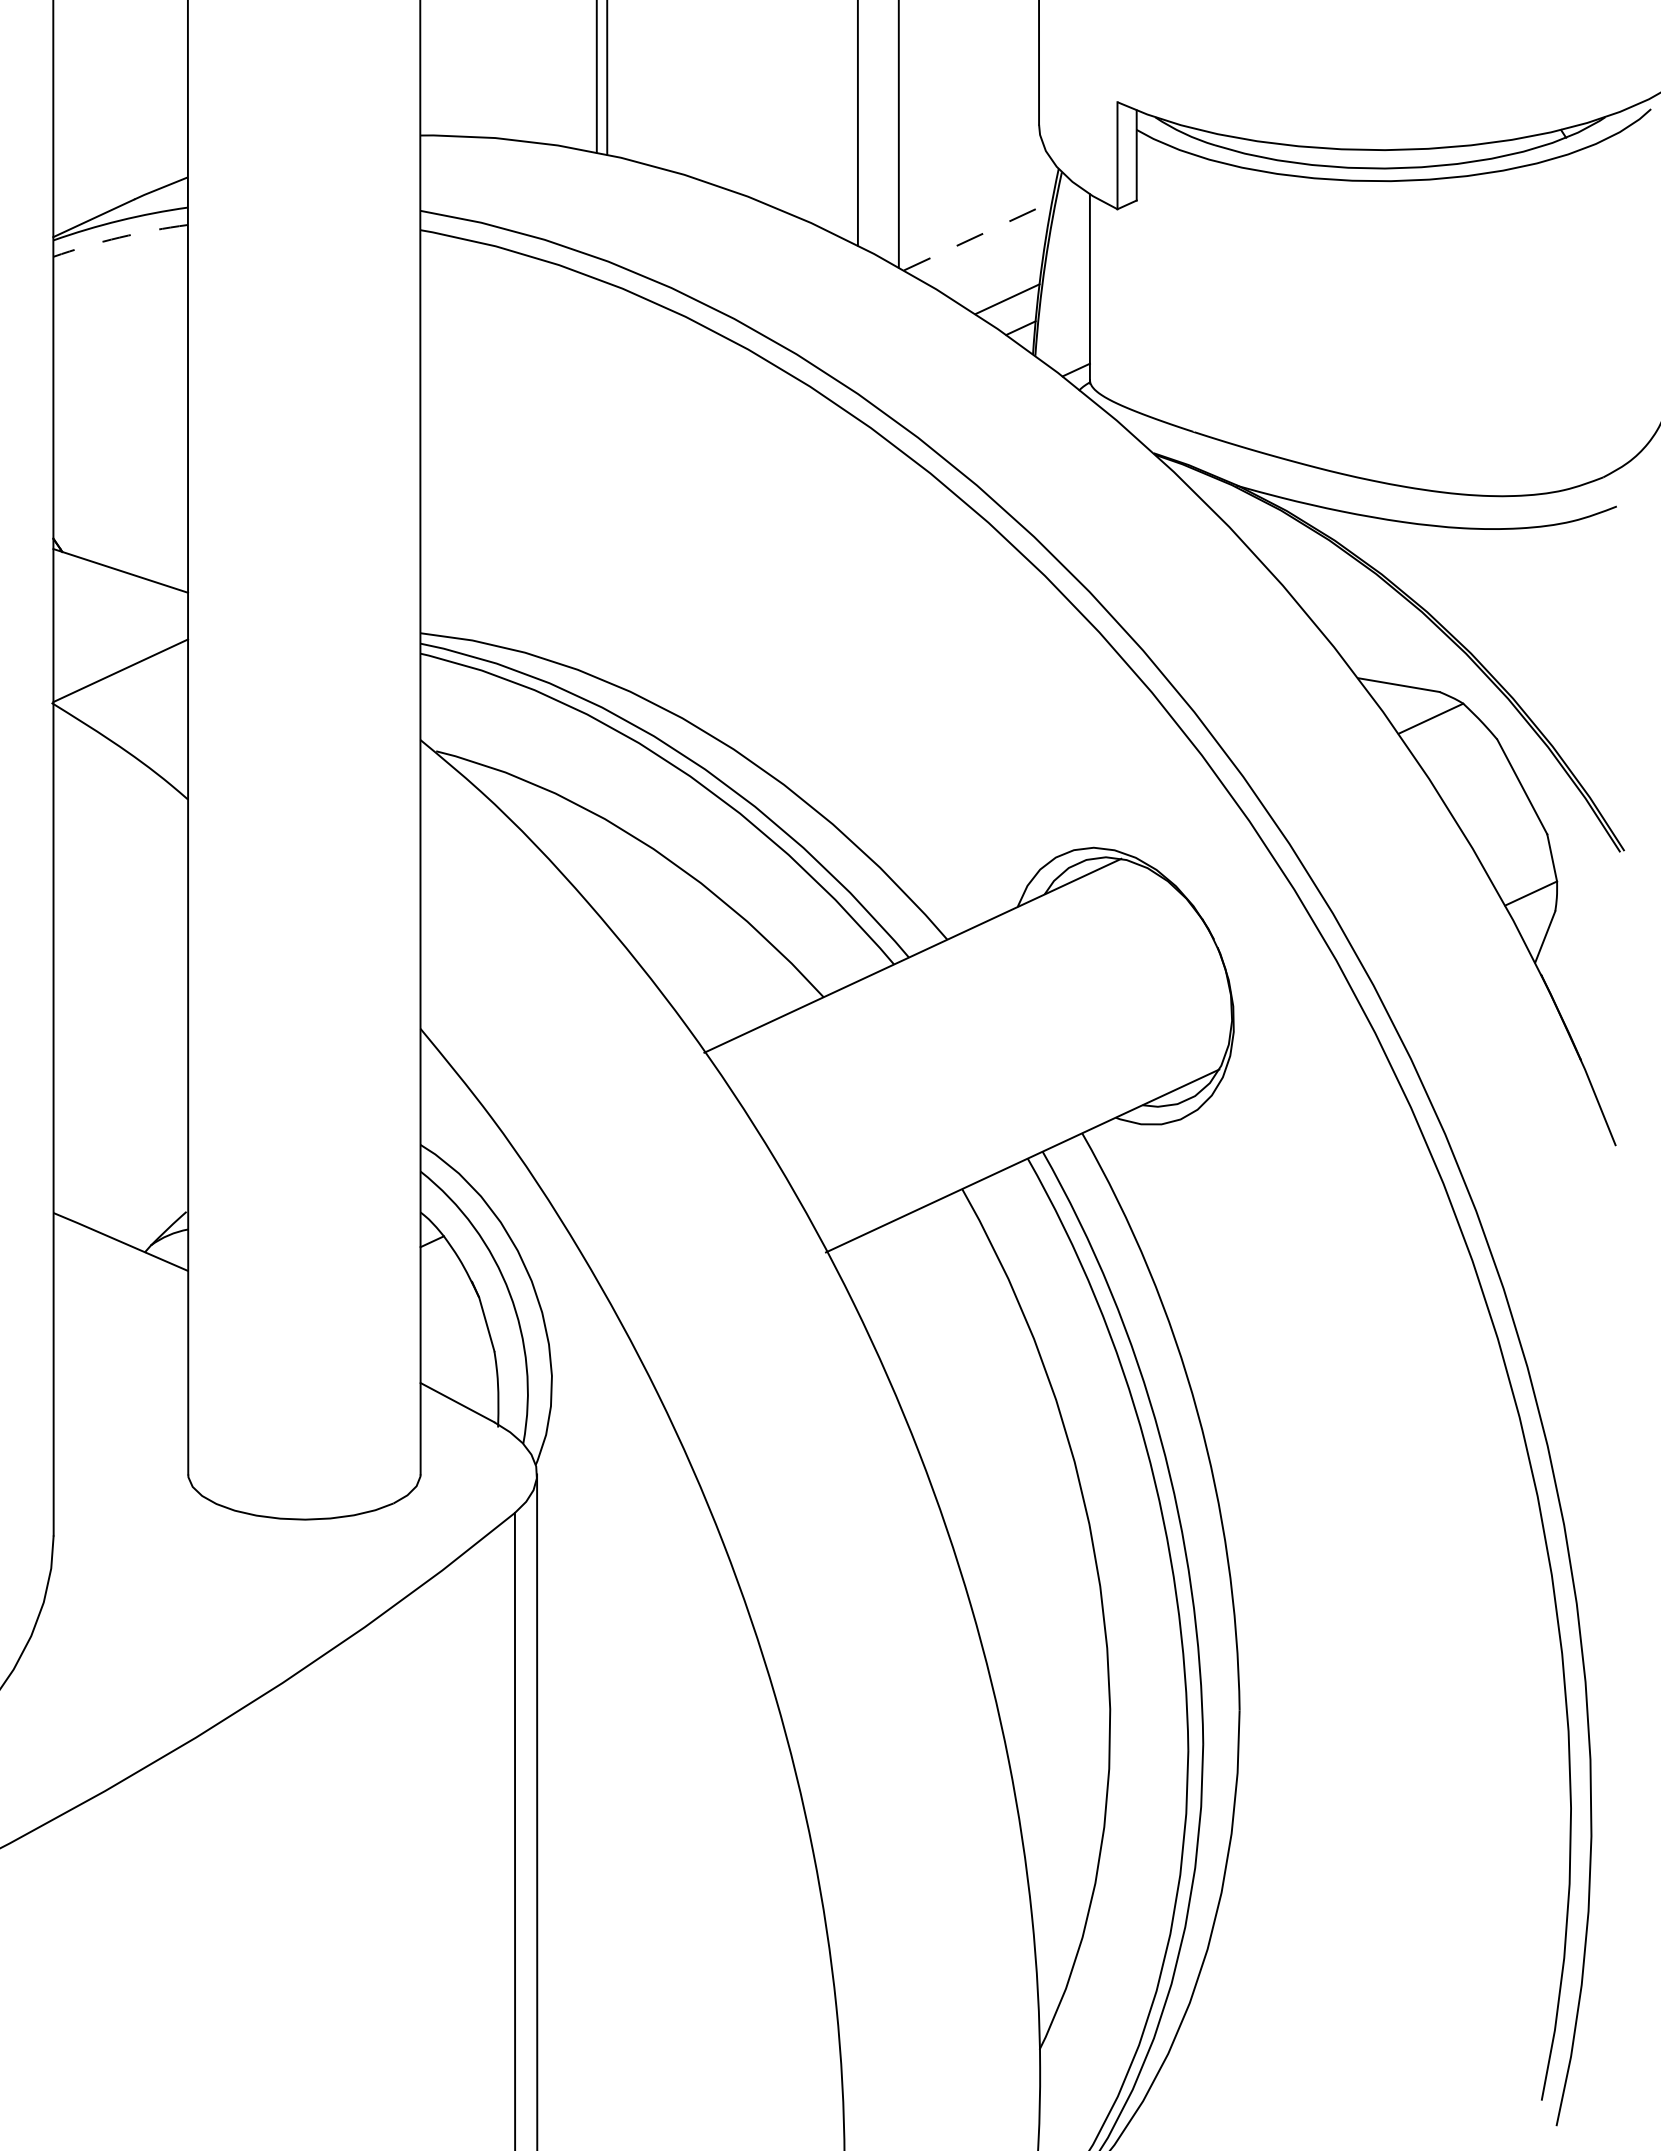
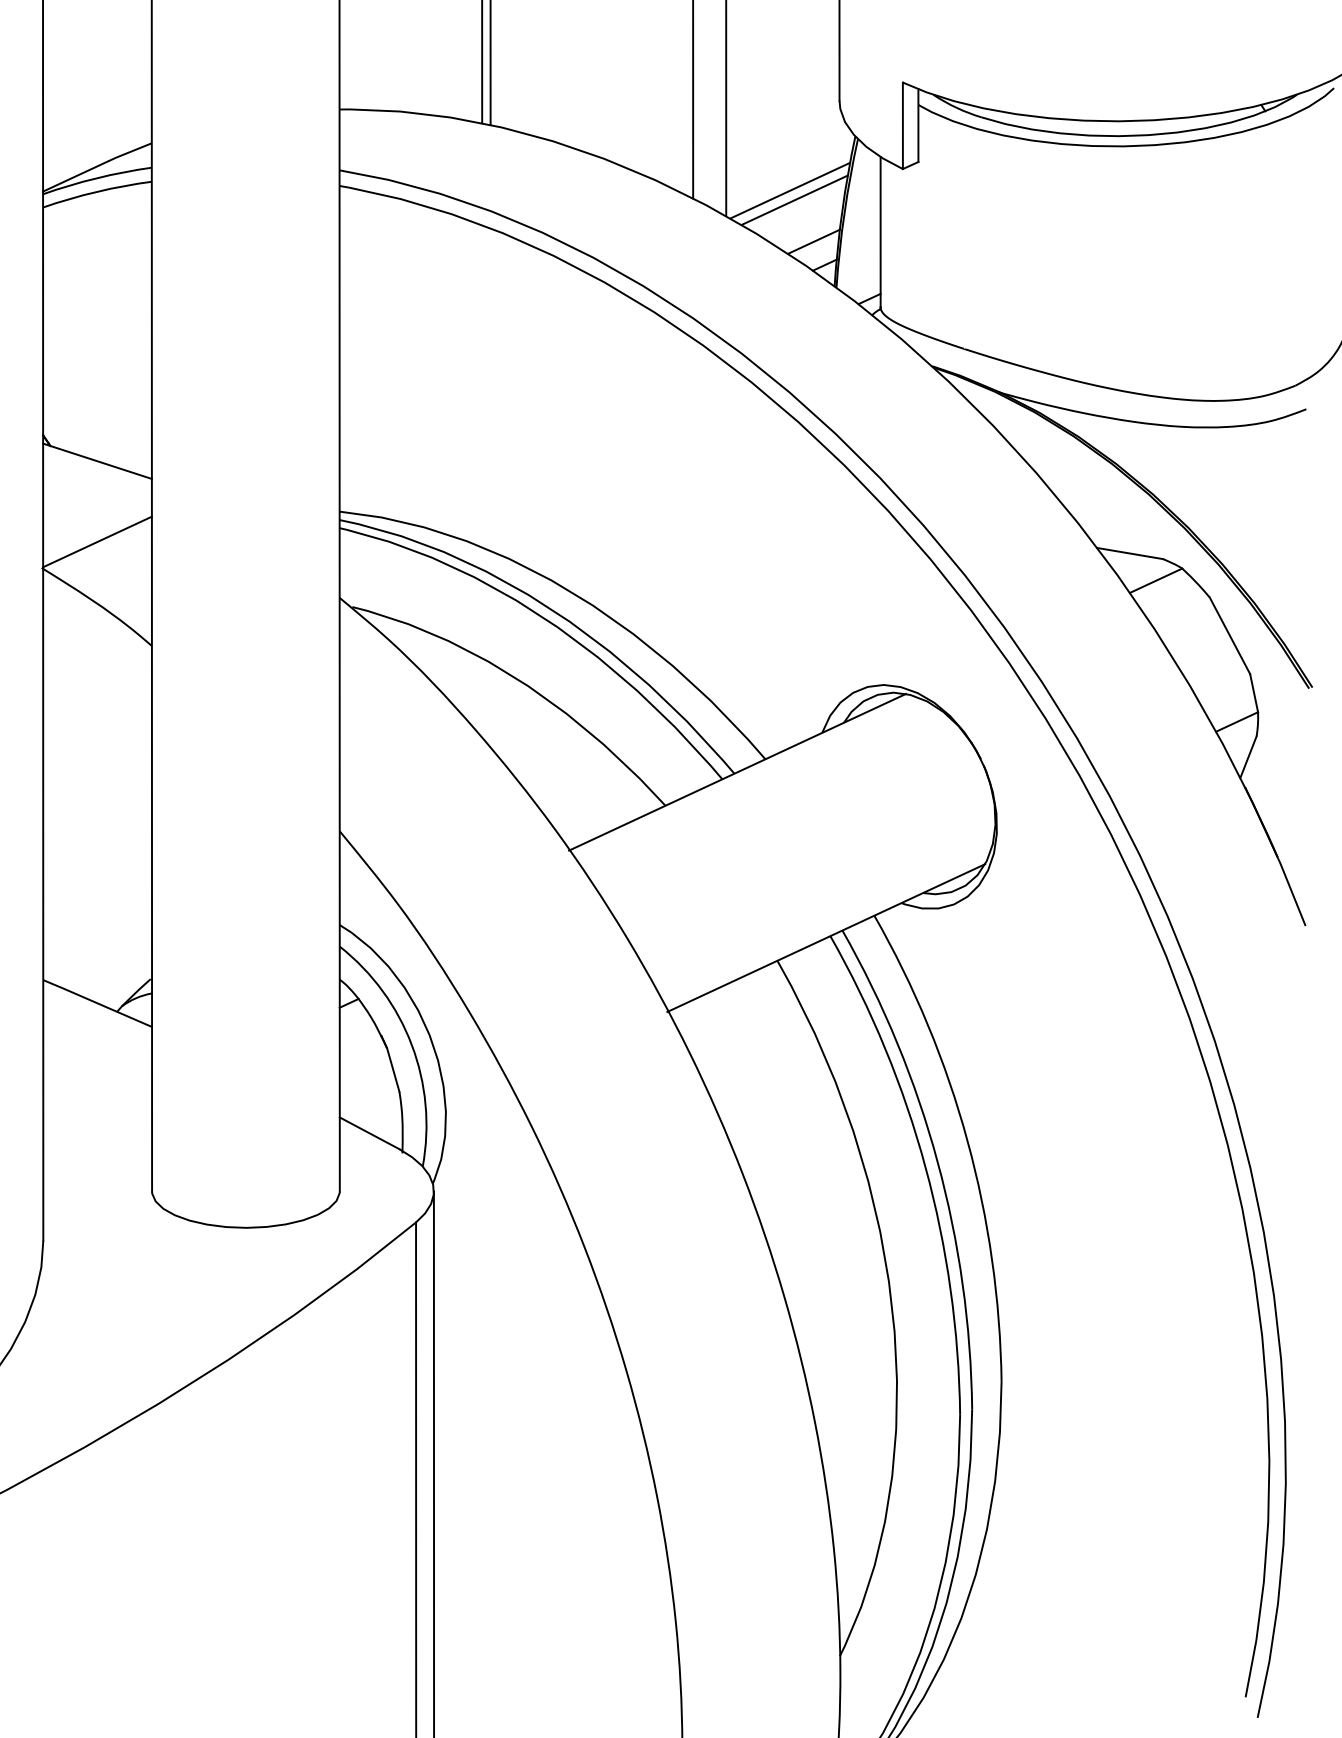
line: (978, 236) -> (790, 191), dashed -> solid
arc: (119, 237) -> (96, 191), dashed -> solid
line: (983, 247) -> (794, 199), added

